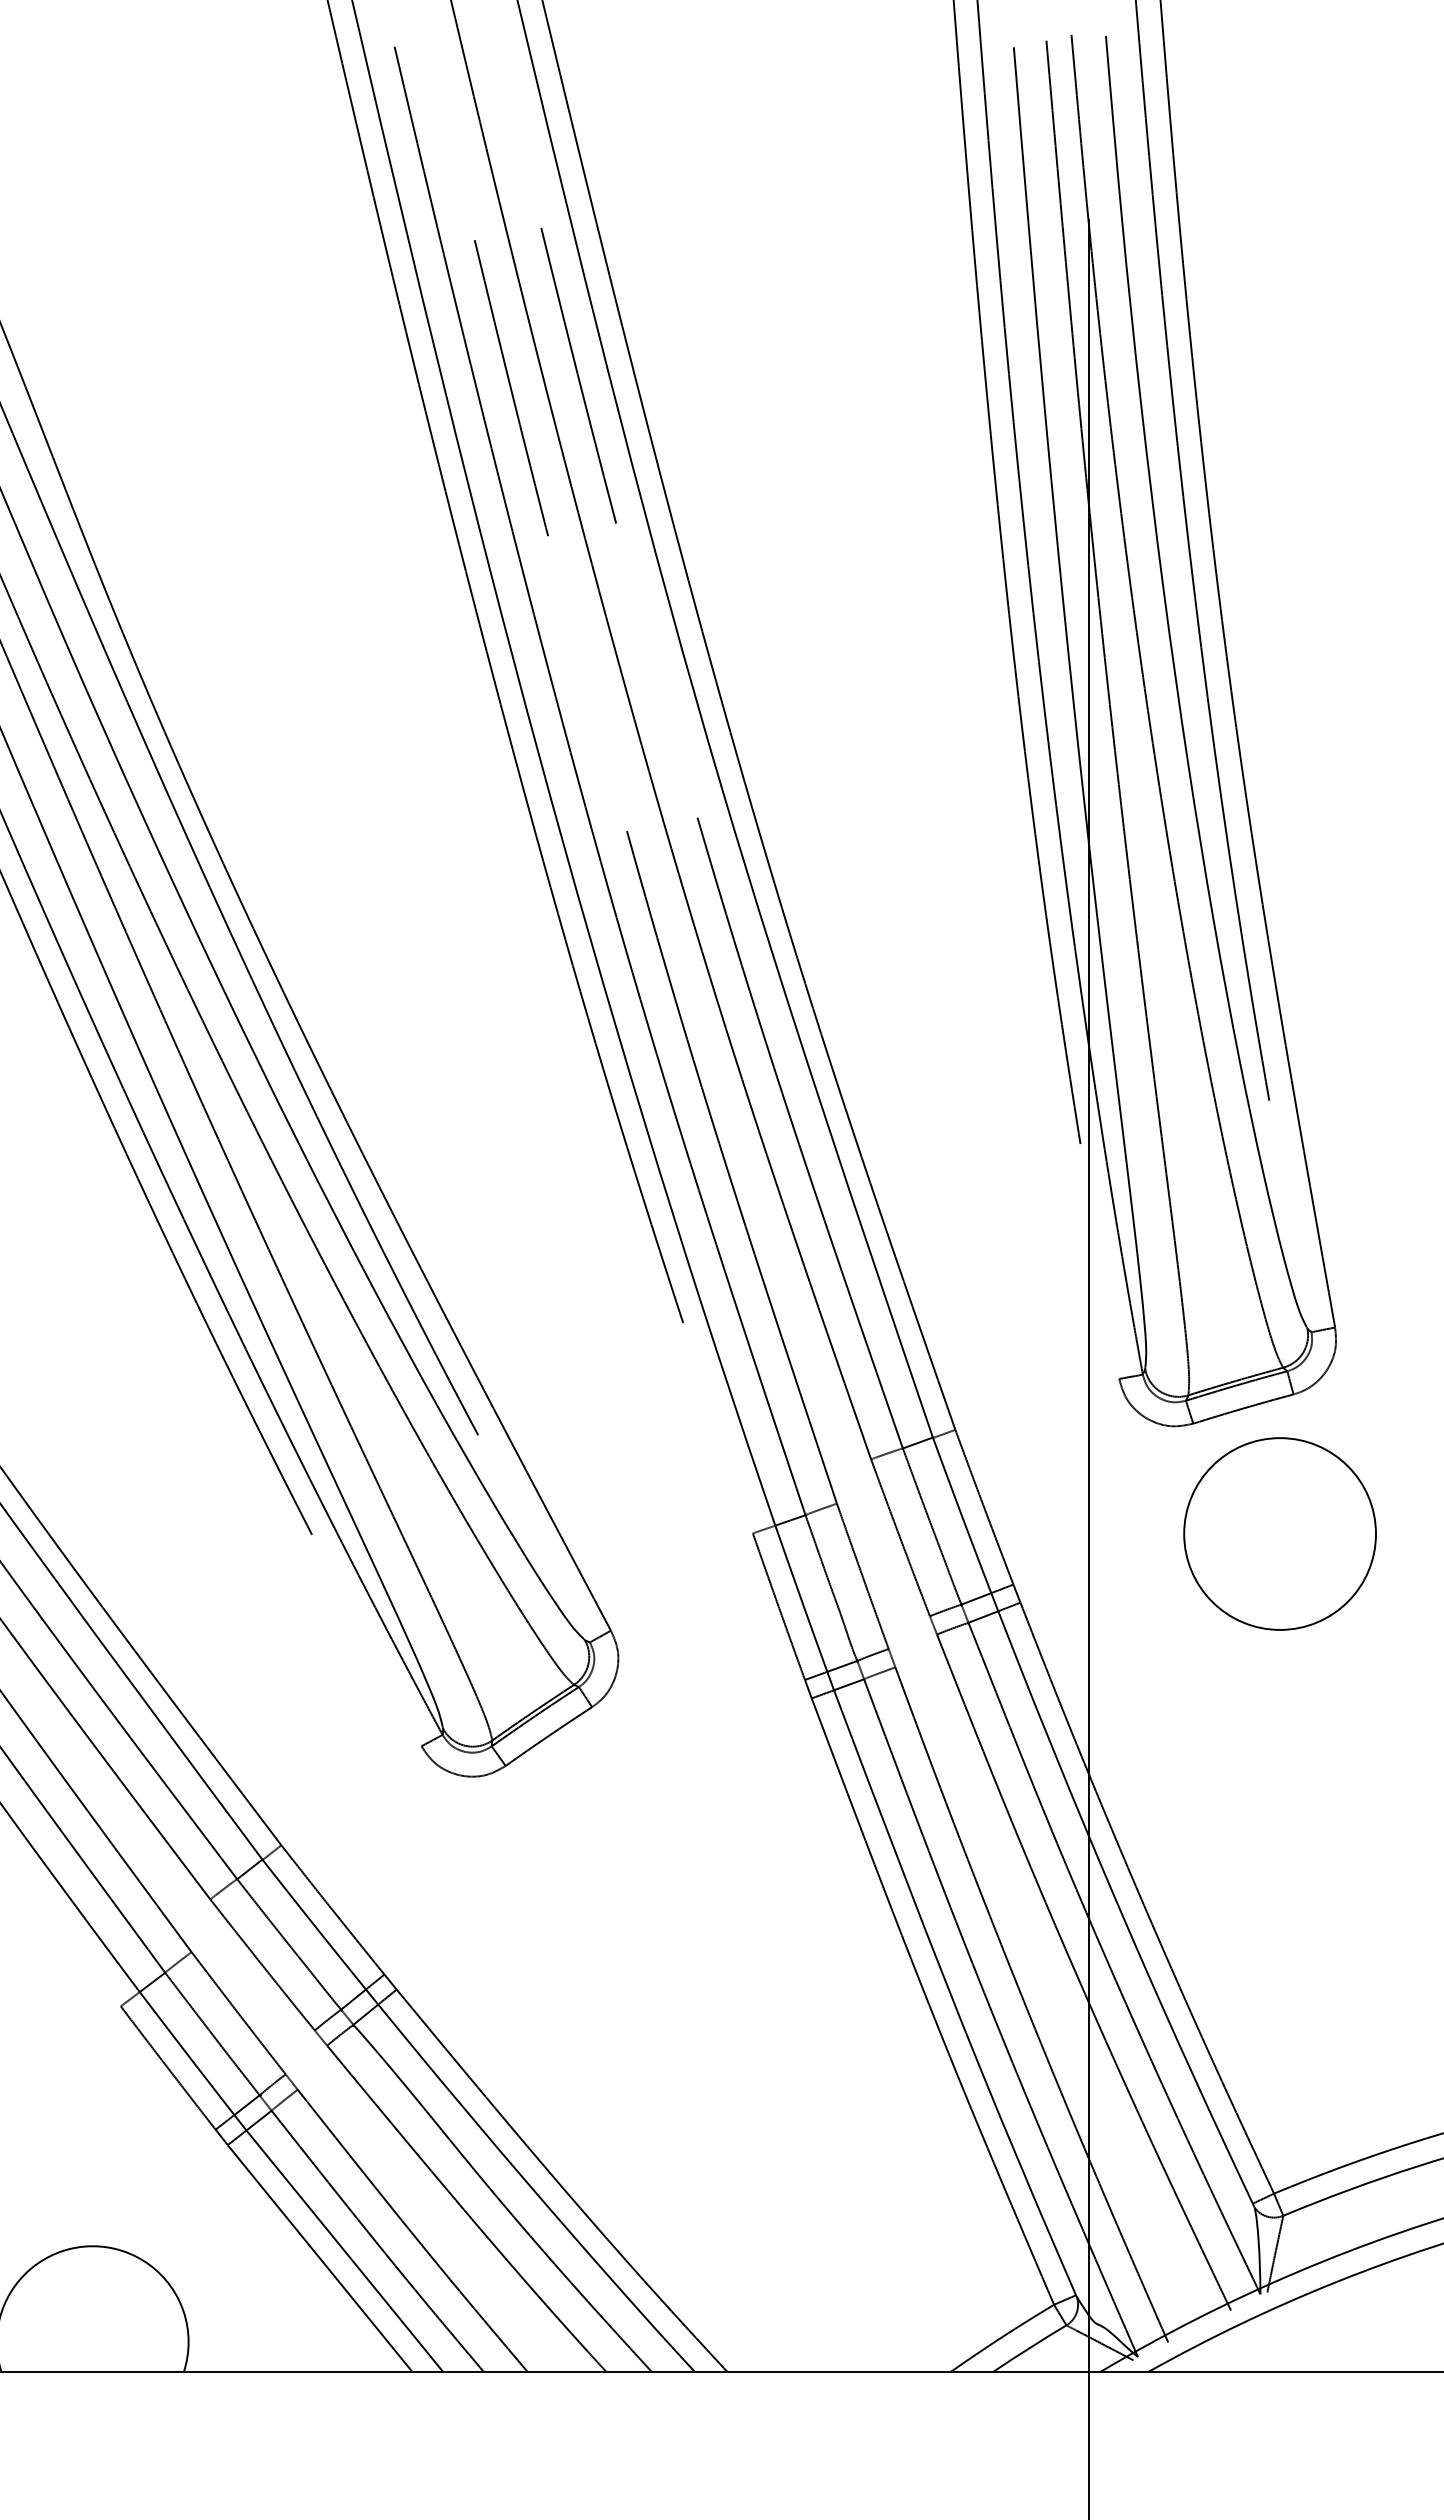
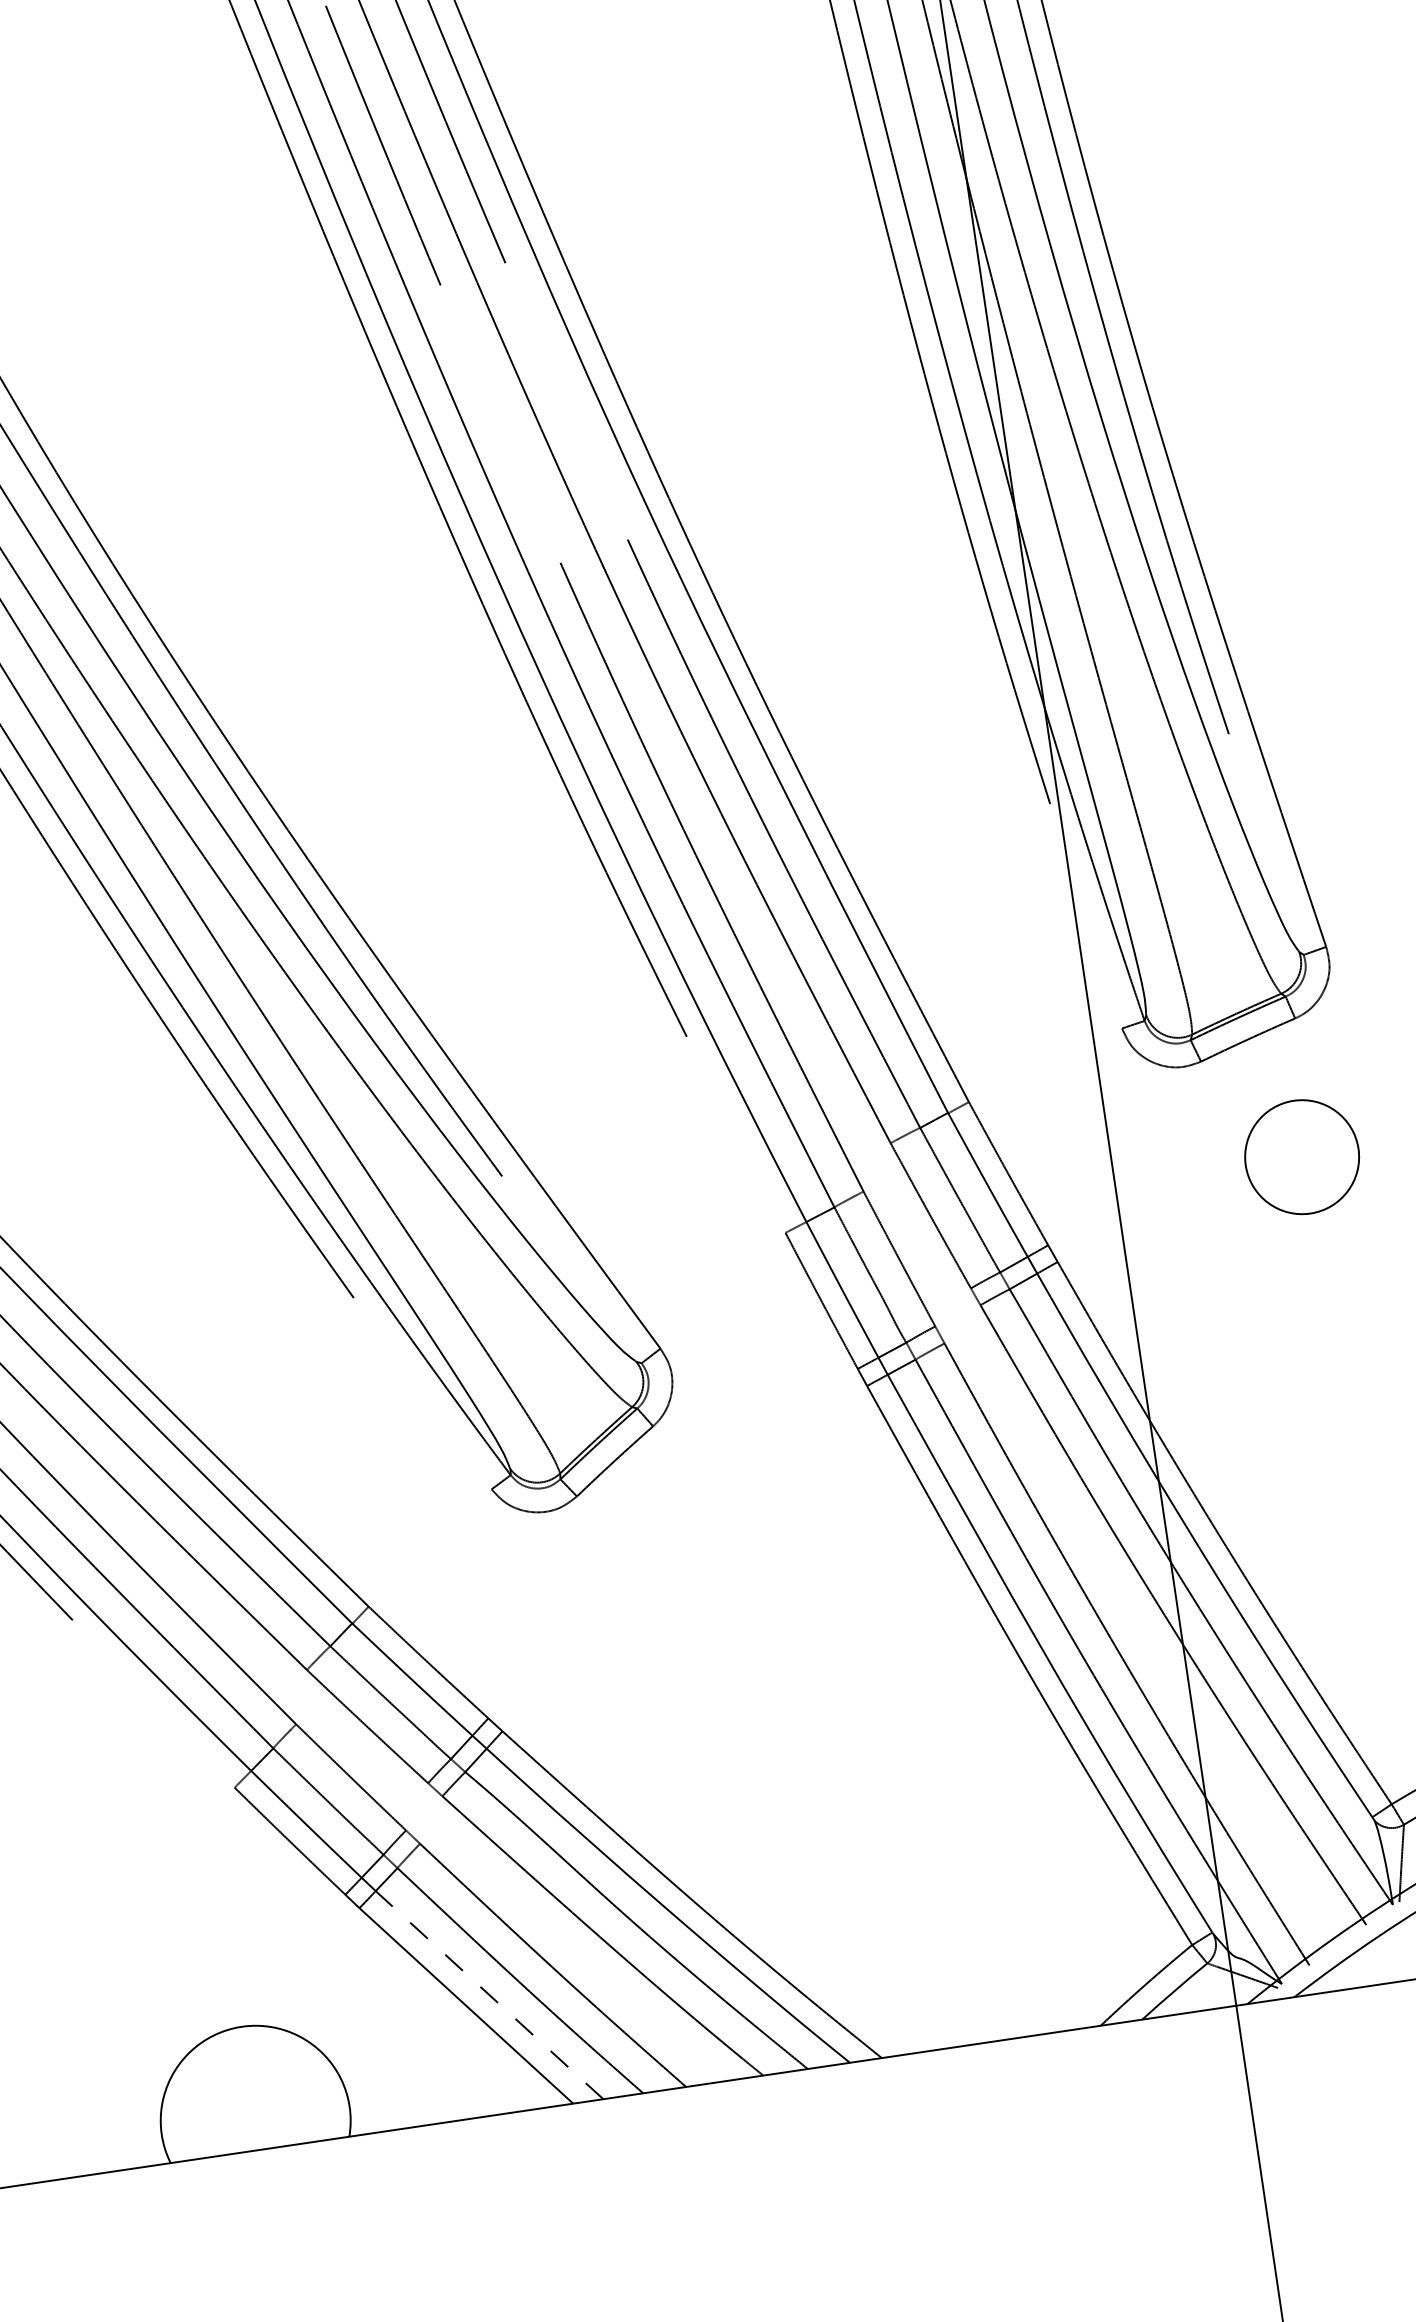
circle: (1279, 1533) -> (1301, 1156), size x0.6
line: (344, 2251) -> (489, 1995), solid -> dashed

